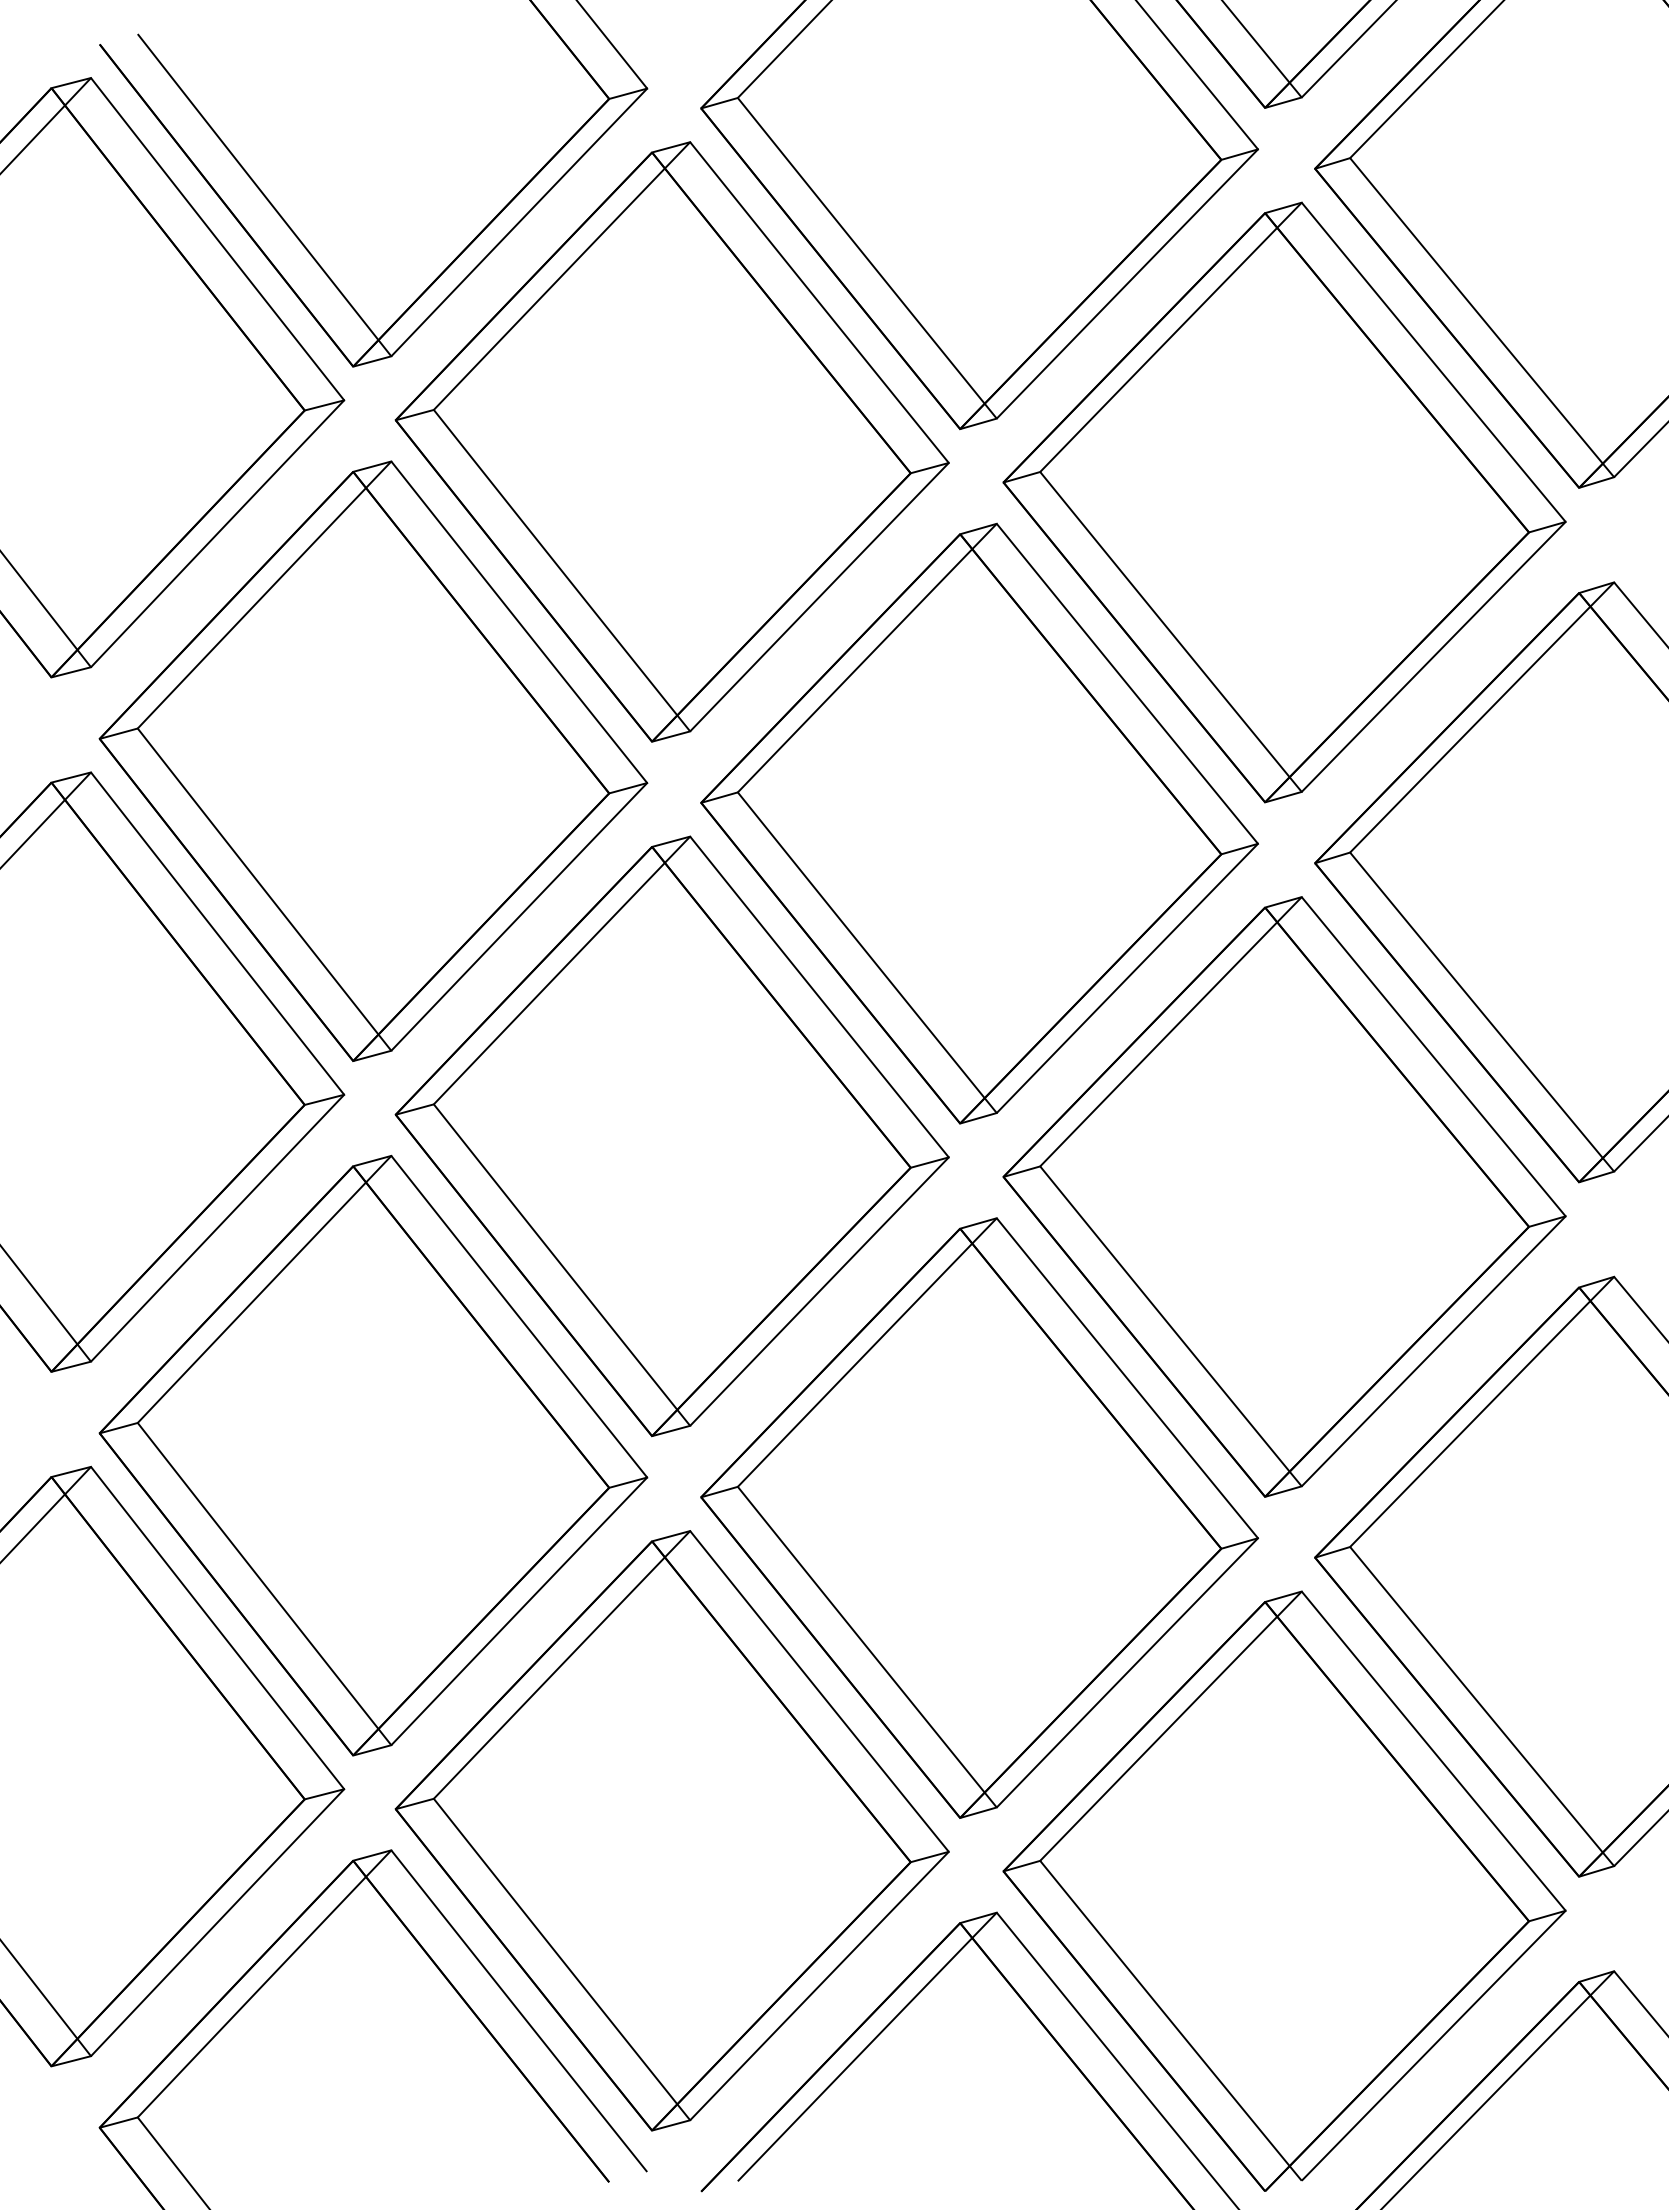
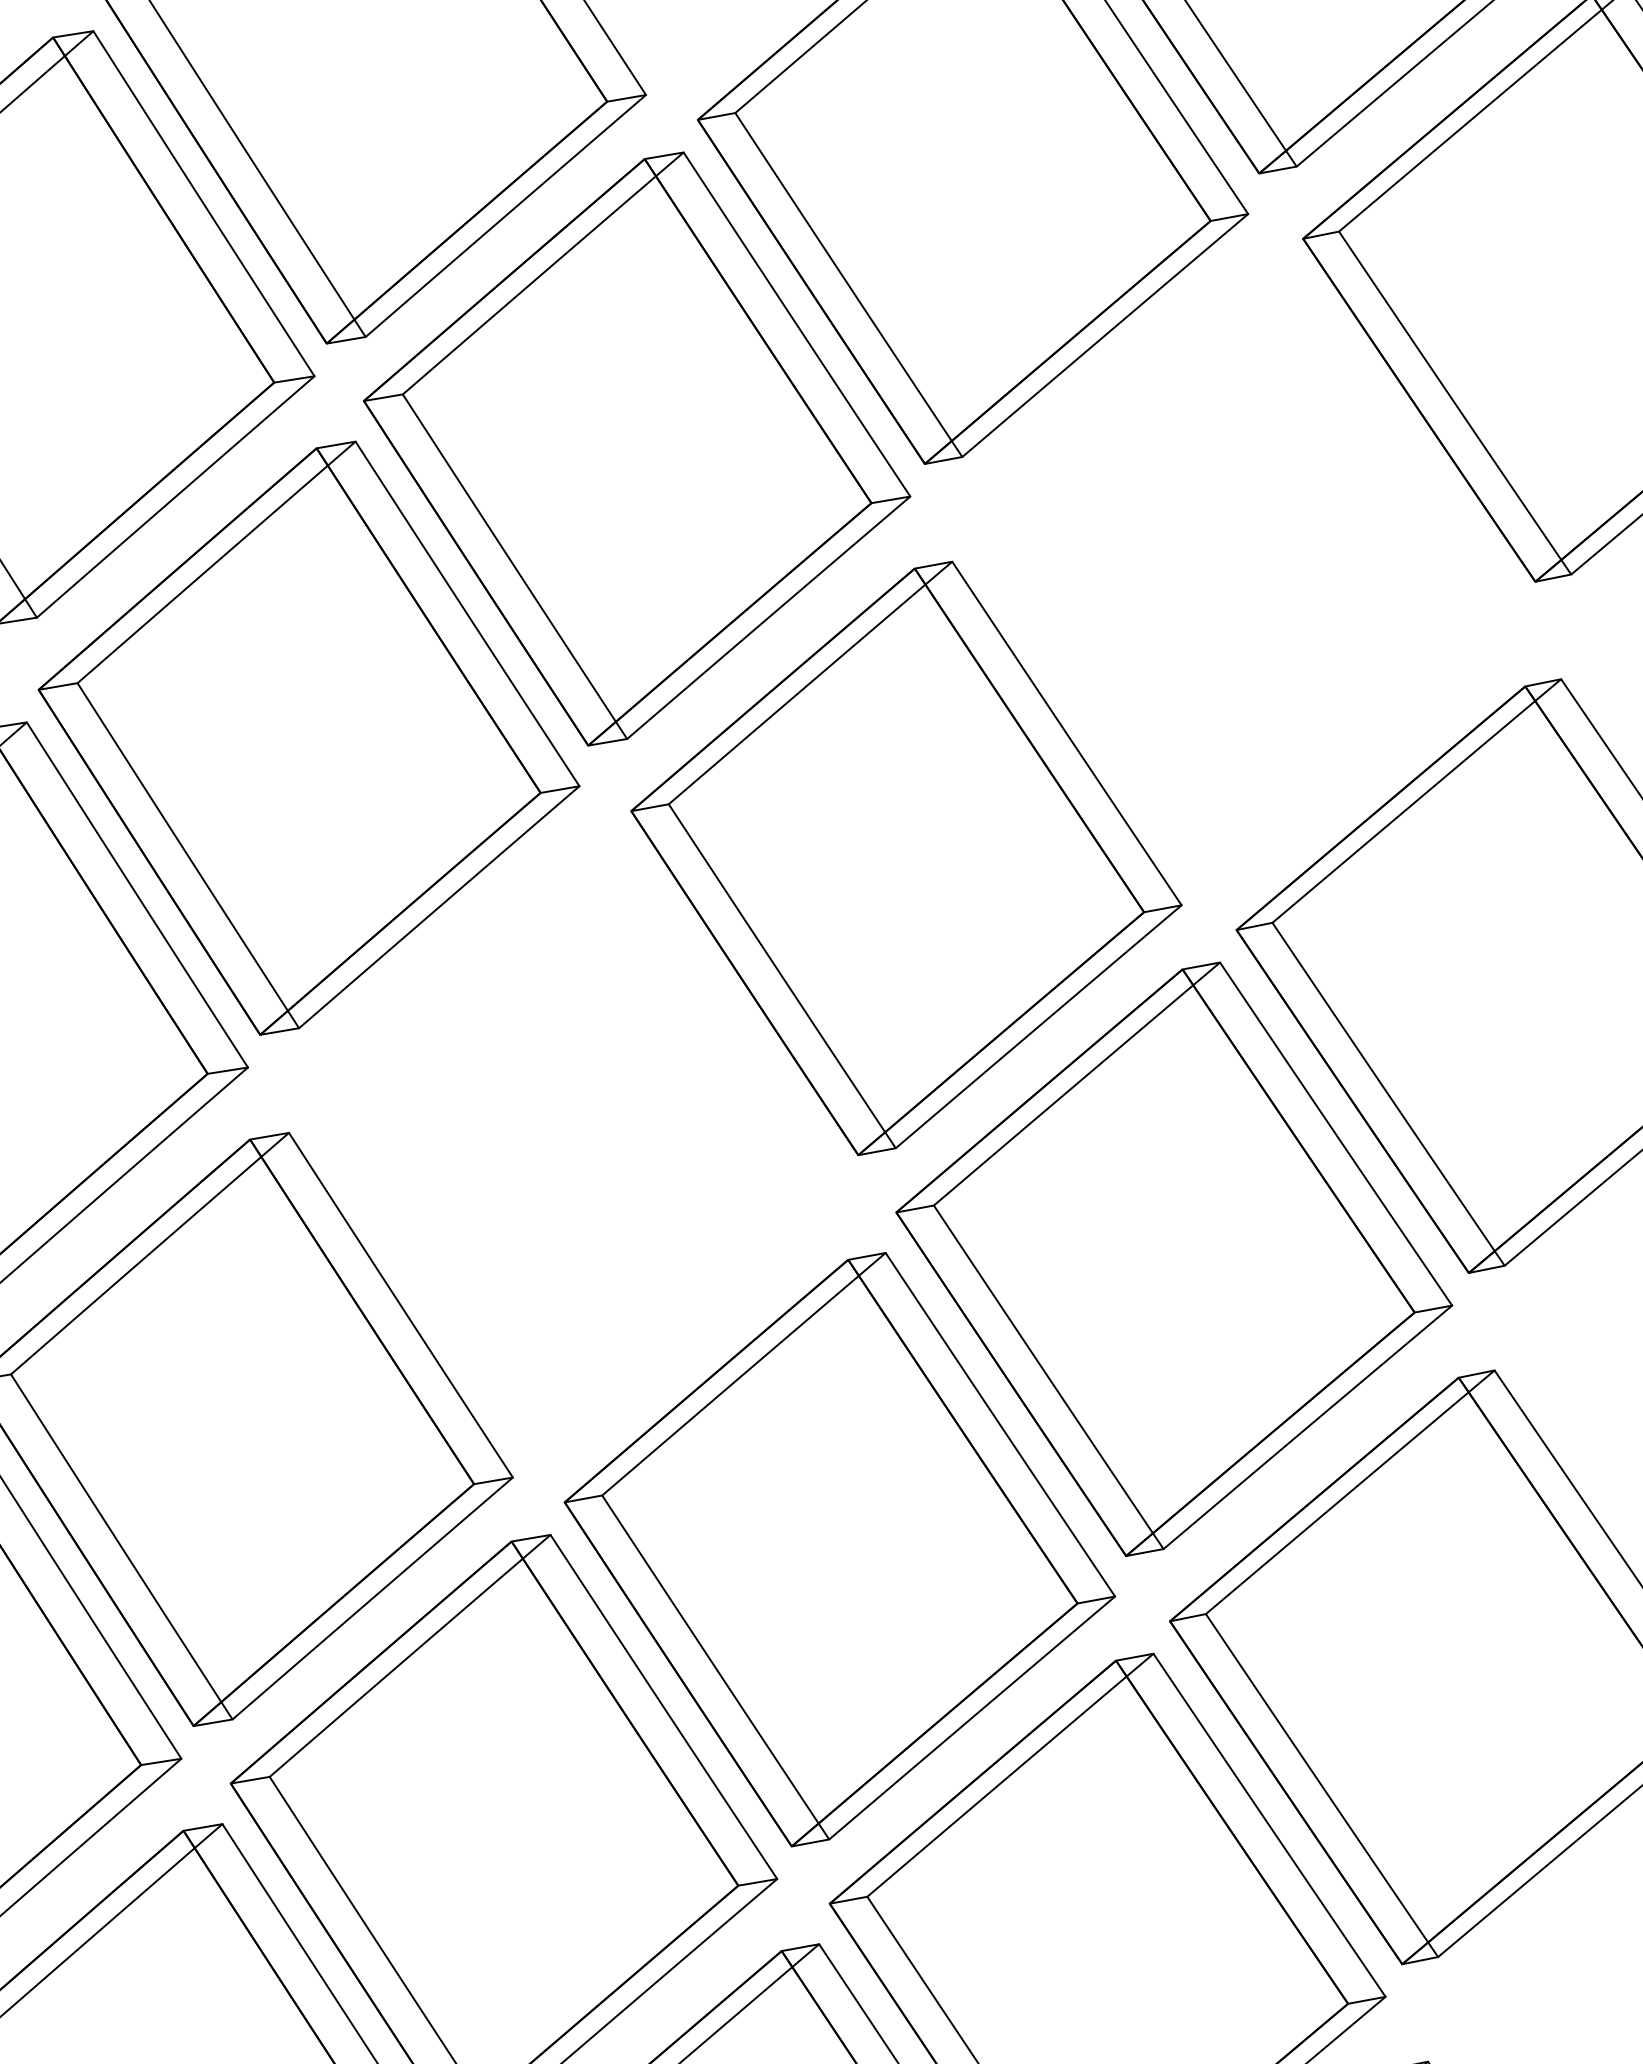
part: (1284, 502) -> (1240, 568), removed
part: (671, 1136) -> (569, 1140), removed

